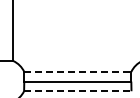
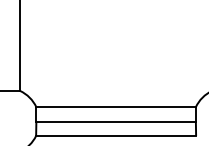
line: (77, 71) -> (115, 106), dashed -> solid
line: (77, 91) -> (115, 136), dashed -> solid

